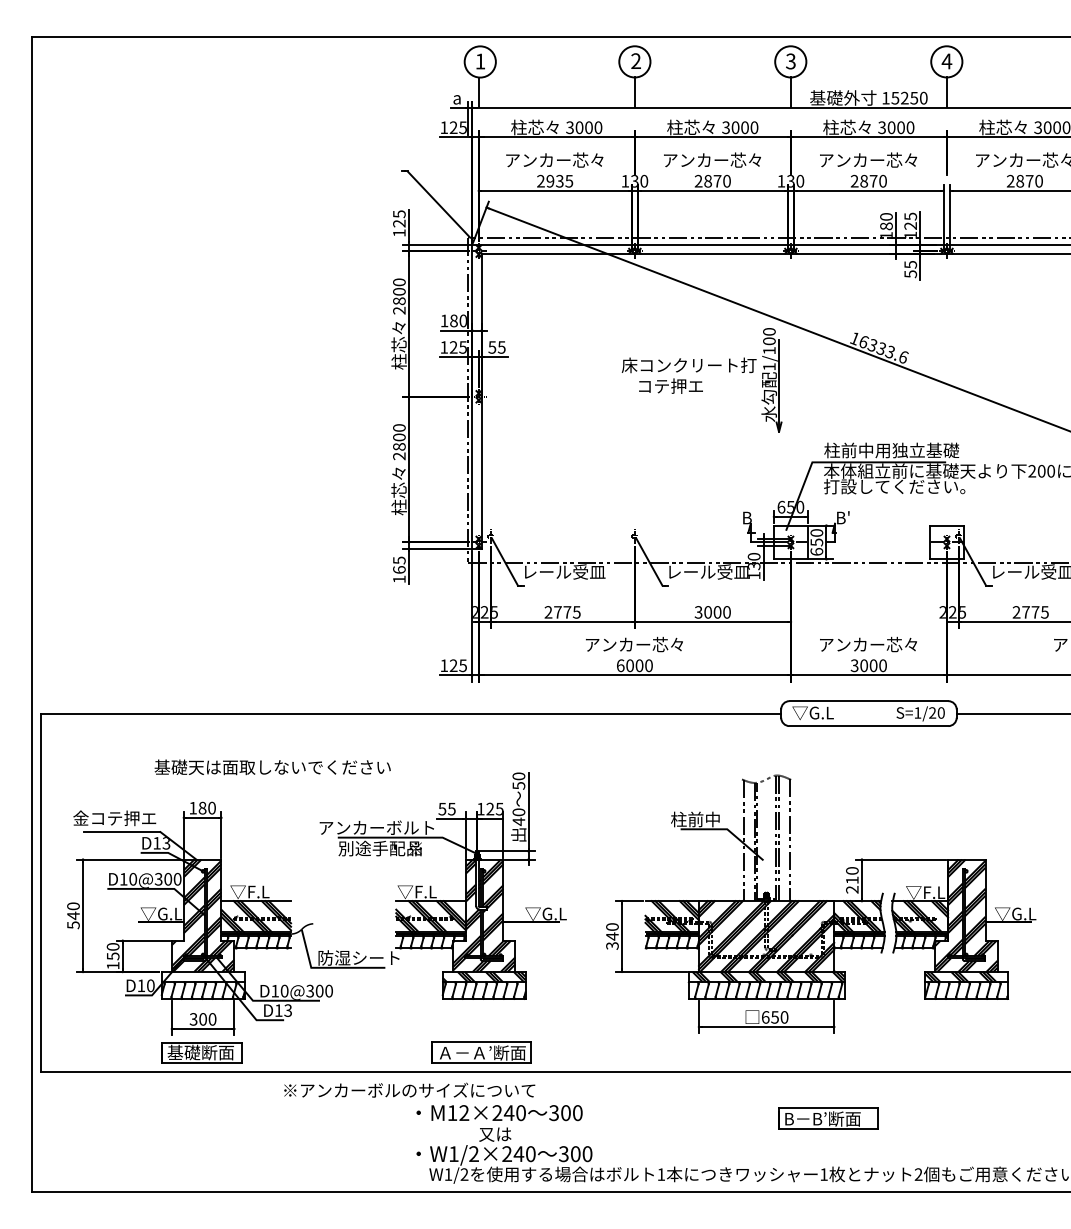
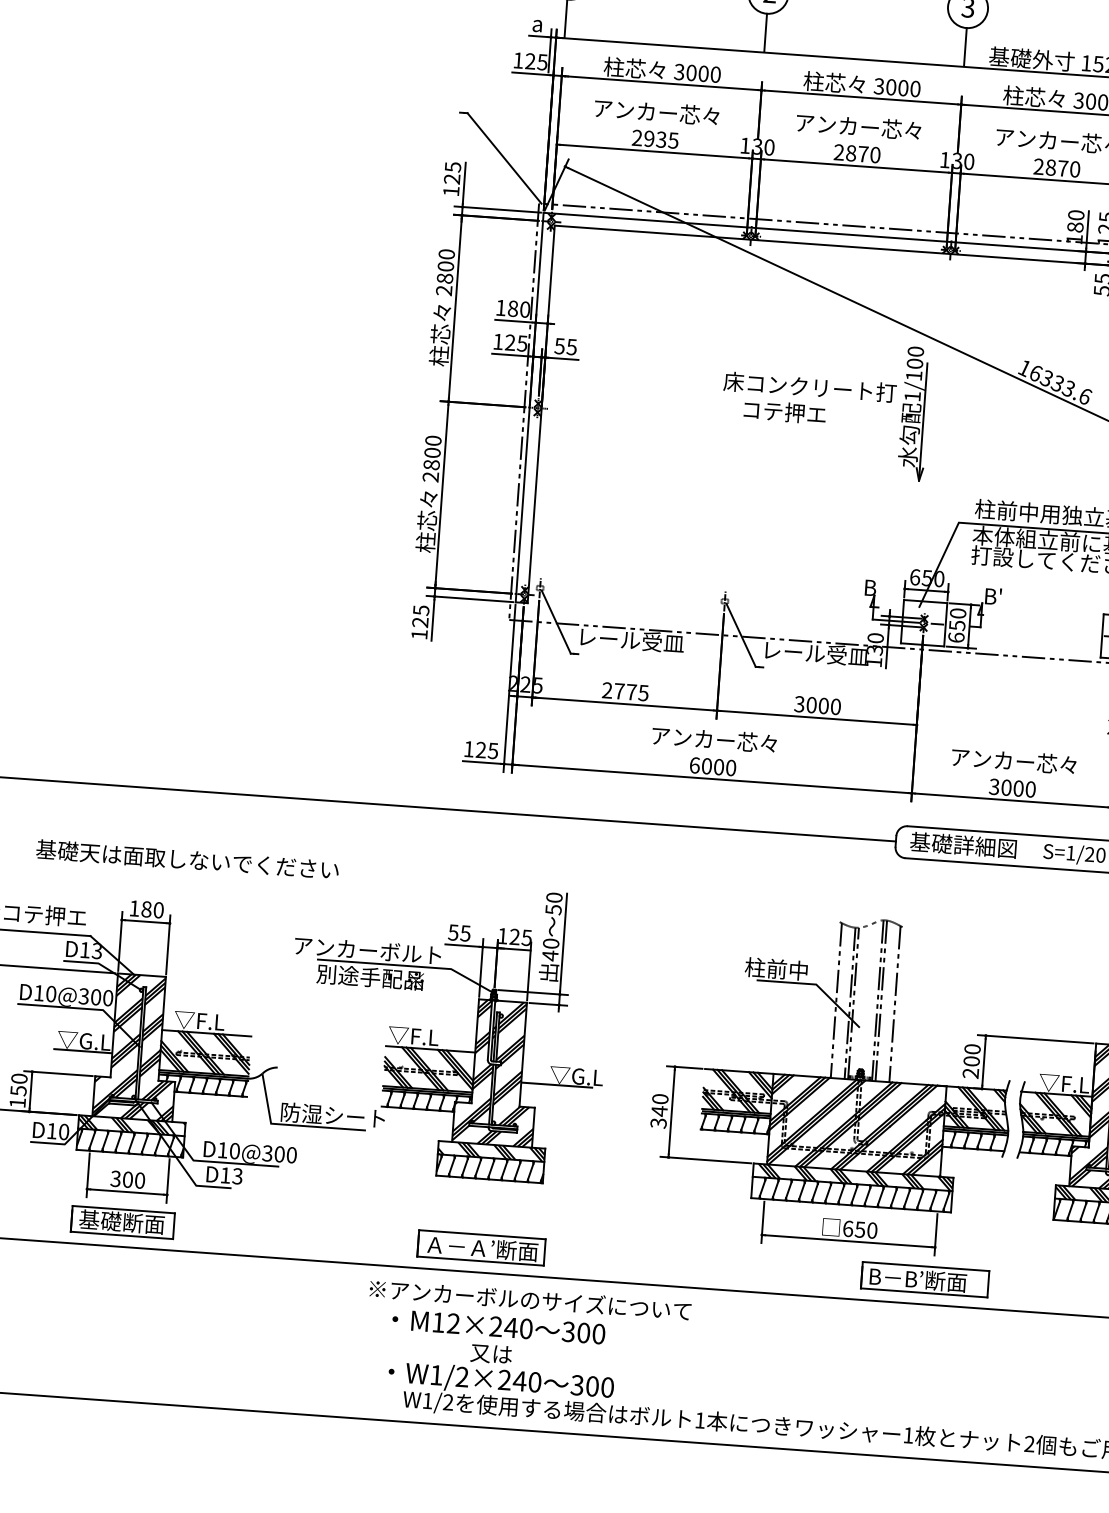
text: (399, 569) -> (420, 621), 165 -> 125
text: (833, 712) -> (962, 844), ▽G.L -> 基礎詳細図
text: (272, 767) -> (187, 859), moved
text: (852, 880) -> (971, 1061), 210 -> 200
hatch: (202, 976) -> (131, 1124), added
text: (409, 1089) -> (530, 1298), moved
part: (828, 1118) -> (925, 1279), moved

